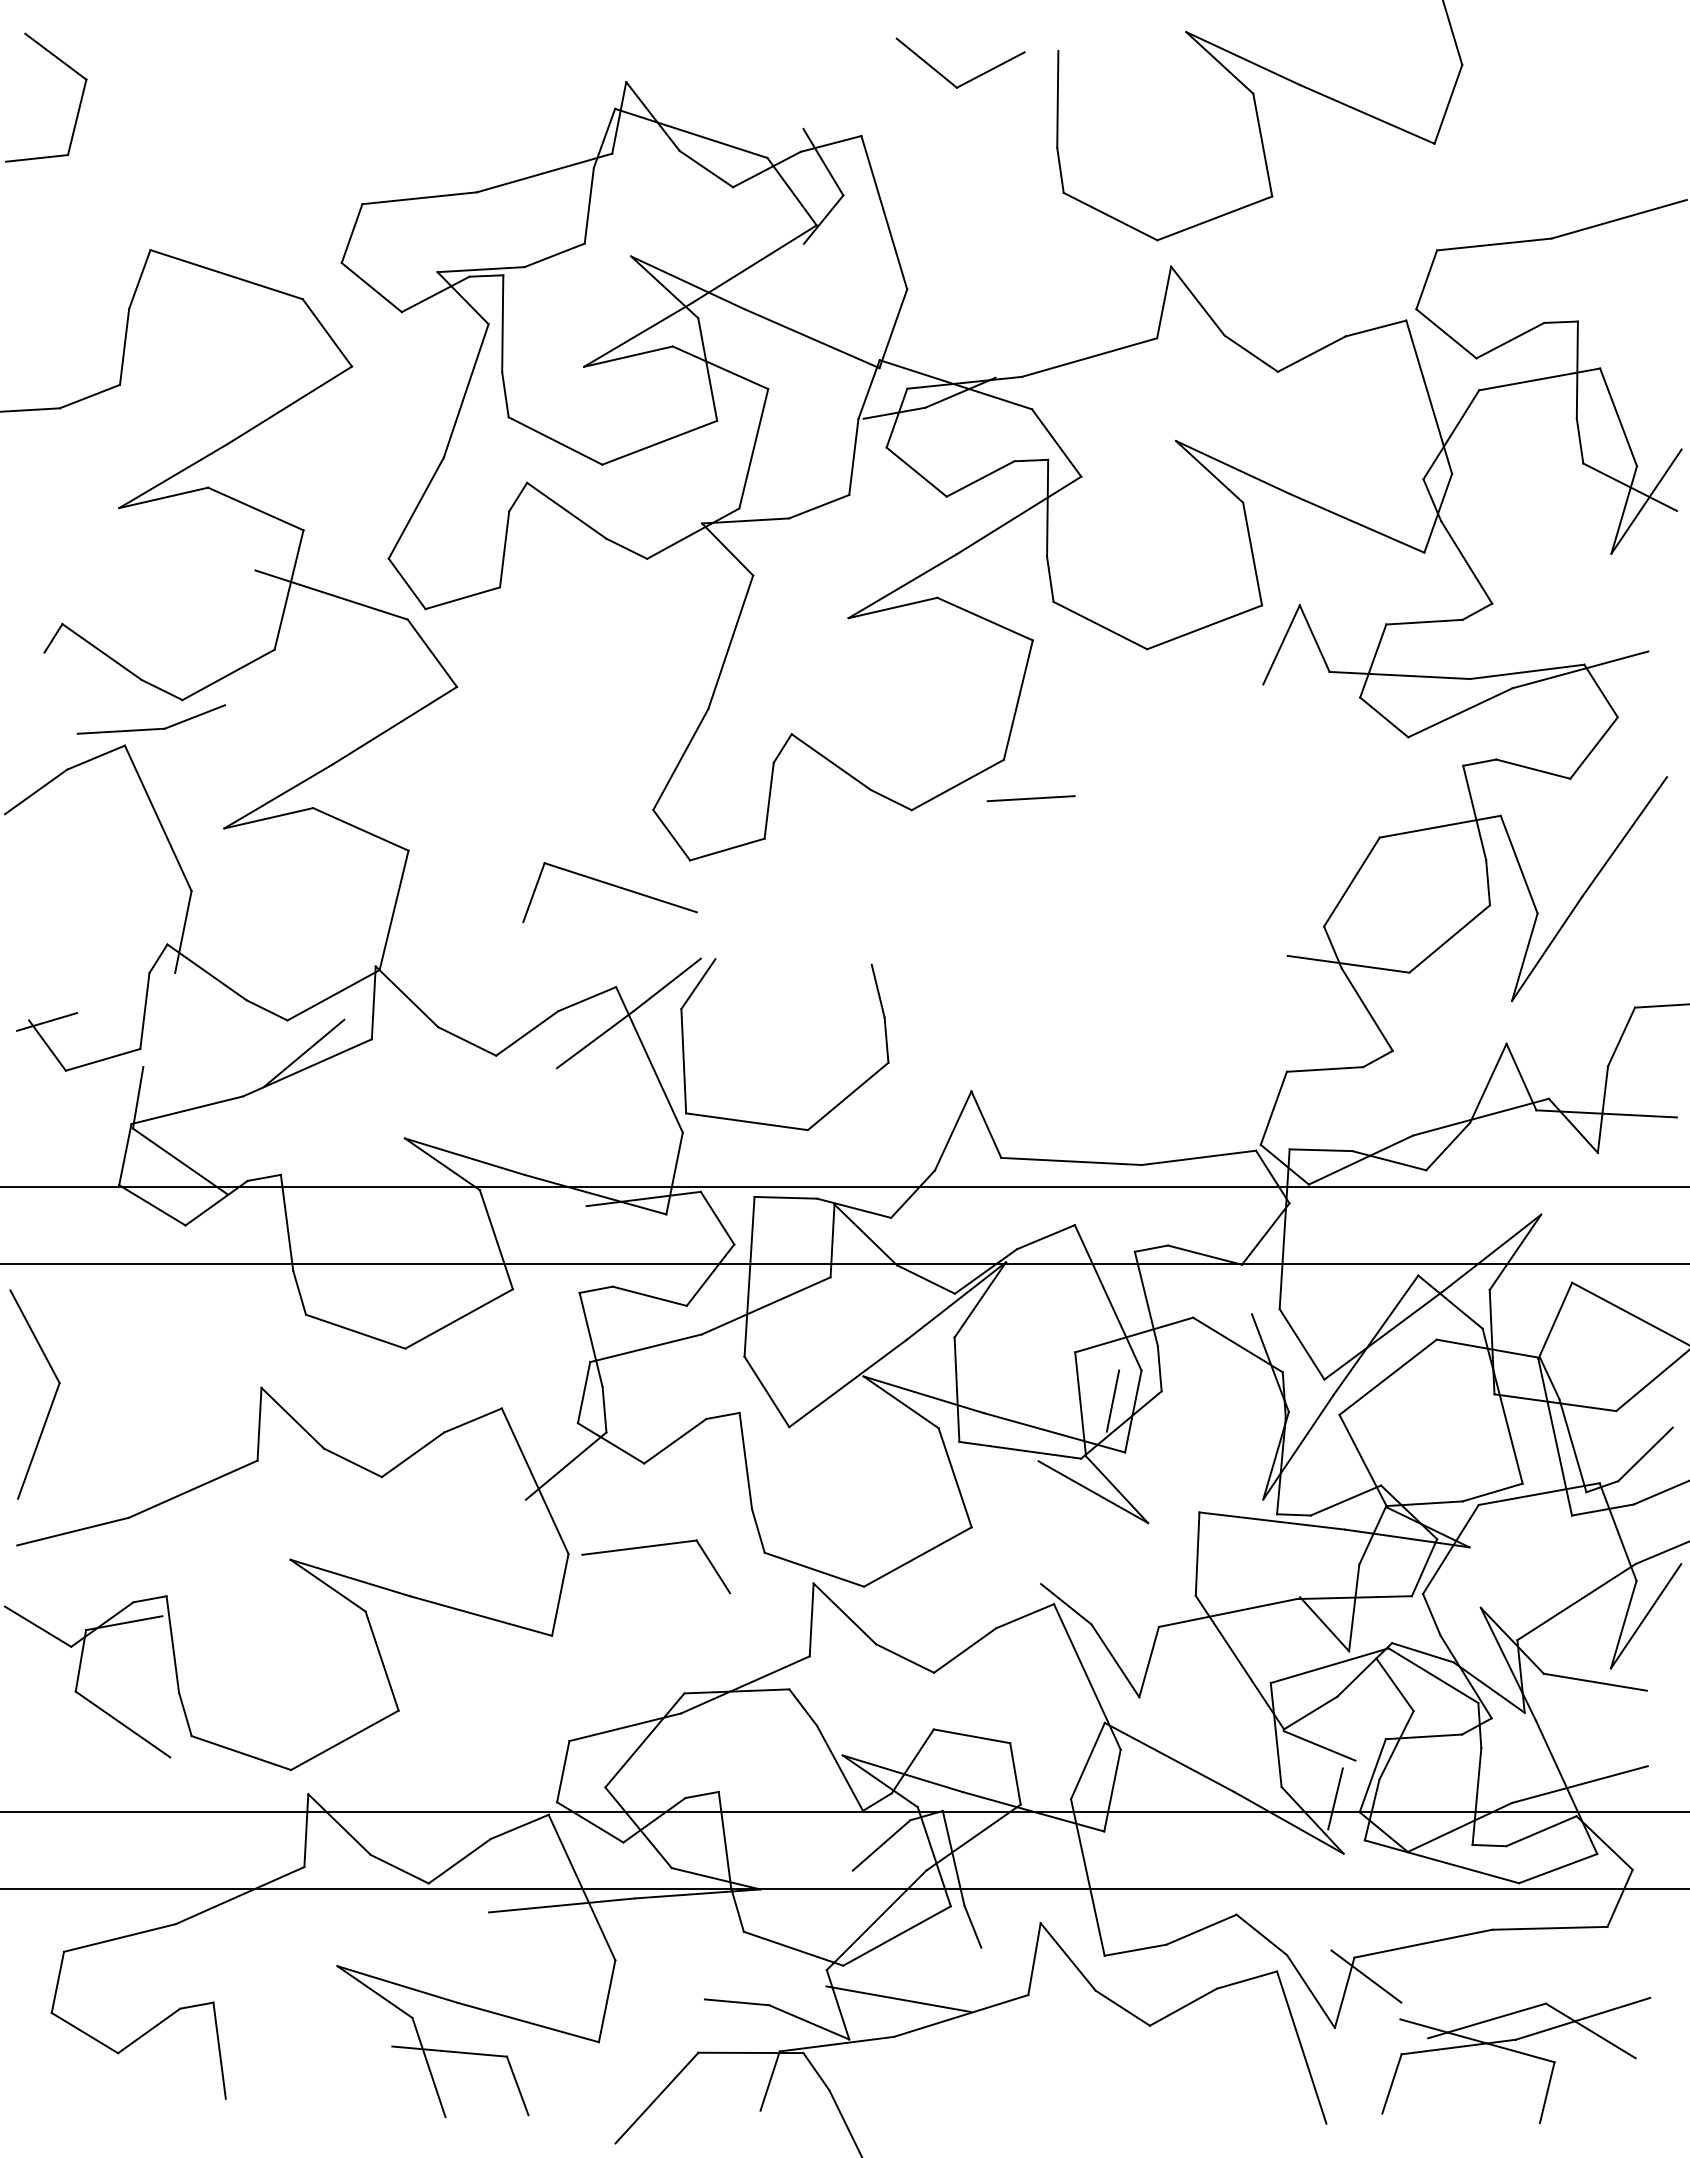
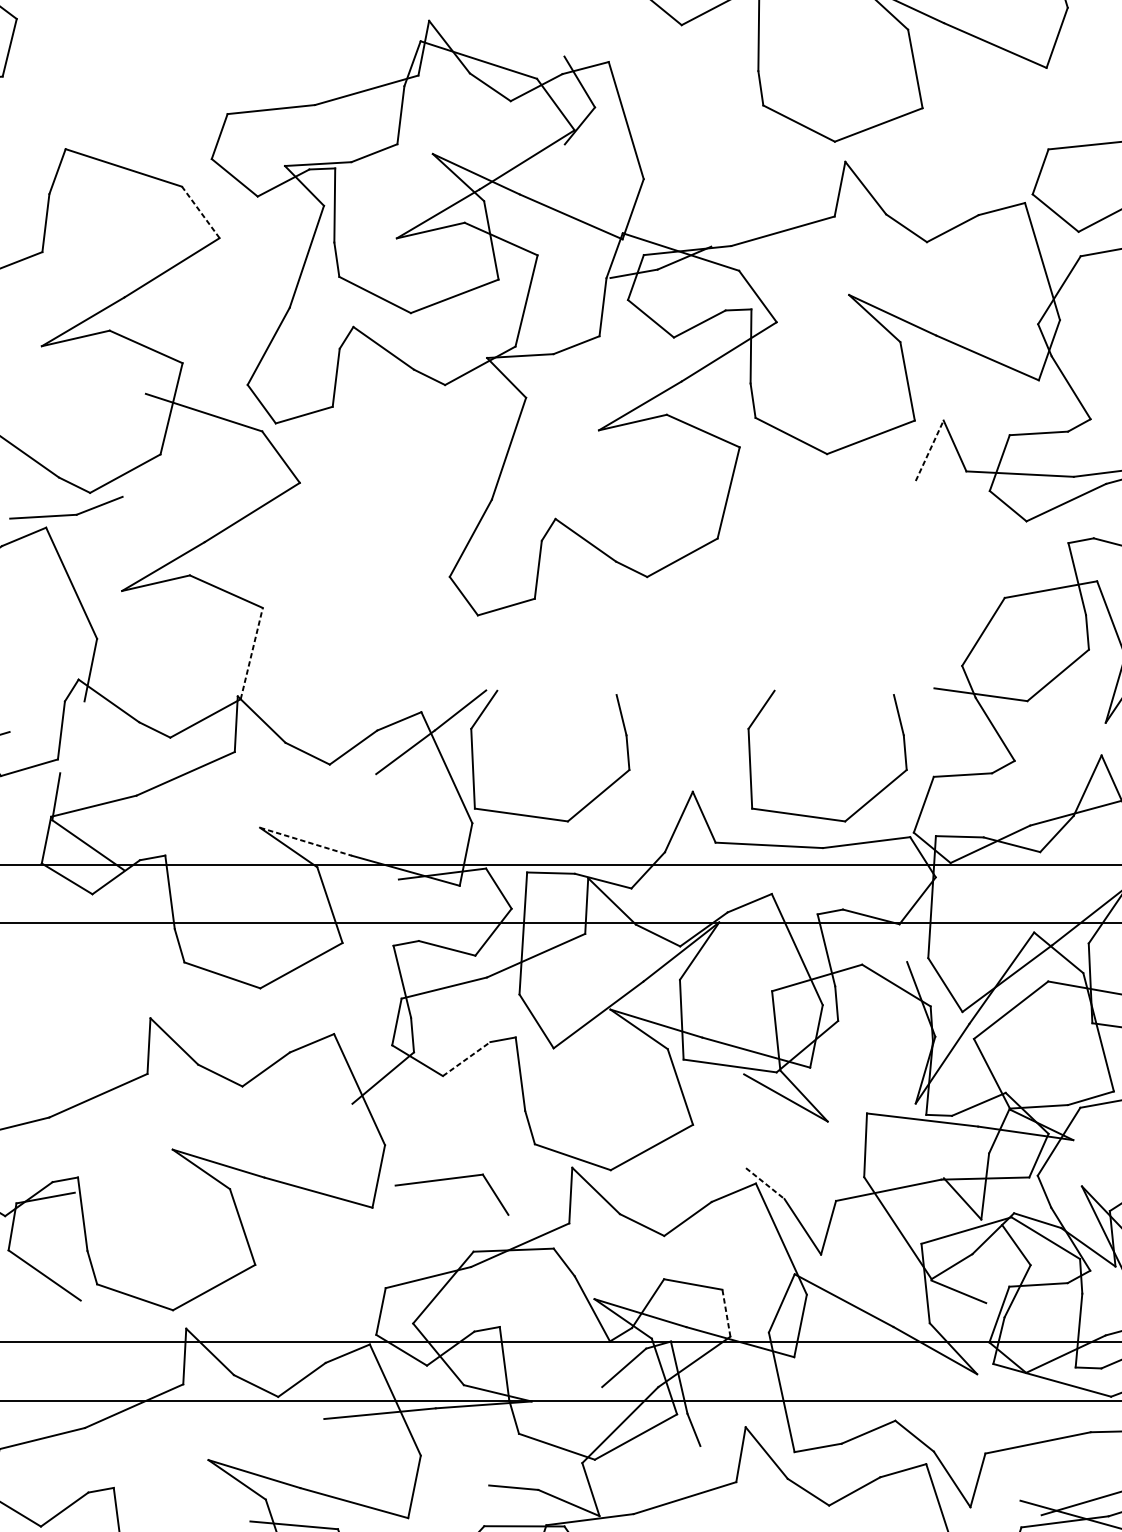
line: (327, 332) -> (200, 212), solid -> dashed
line: (1281, 644) -> (929, 450), solid -> dashed
line: (1030, 798) -> (737, 568), removed
part: (610, 885) -> (417, 634), removed
line: (394, 909) -> (252, 652), solid -> dashed
line: (303, 1053) -> (182, 762), removed
part: (1199, 1104) -> (867, 801), added
line: (465, 1156) -> (306, 841), solid -> dashed
line: (1112, 1400) -> (800, 1027), removed
line: (675, 1440) -> (466, 1058), solid -> dashed
part: (651, 1547) -> (448, 1179), moved
line: (1066, 1604) -> (765, 1183), solid -> dashed
line: (1015, 1773) -> (726, 1312), solid -> dashed
line: (1335, 1798) -> (970, 1331), removed
line: (1366, 1976) -> (994, 1467), removed
line: (898, 1998) -> (637, 1484), removed

